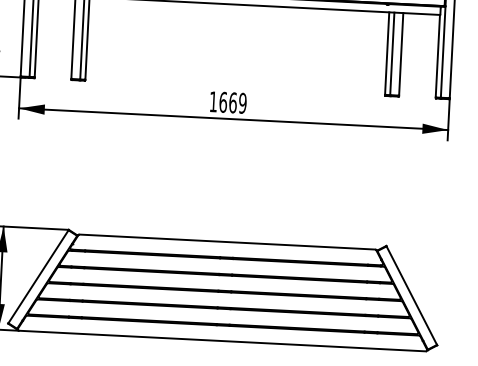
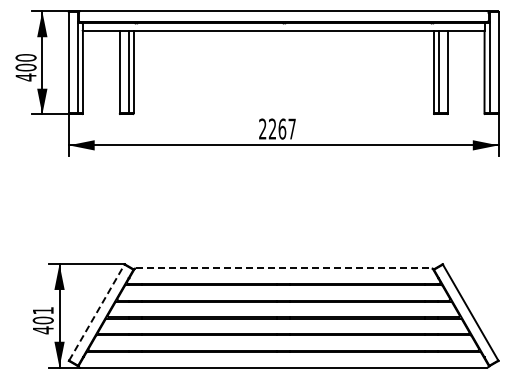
text: (228, 102) -> (277, 128), 1669 -> 2267
line: (228, 242) -> (284, 268), solid -> dashed
line: (39, 276) -> (97, 312), solid -> dashed

